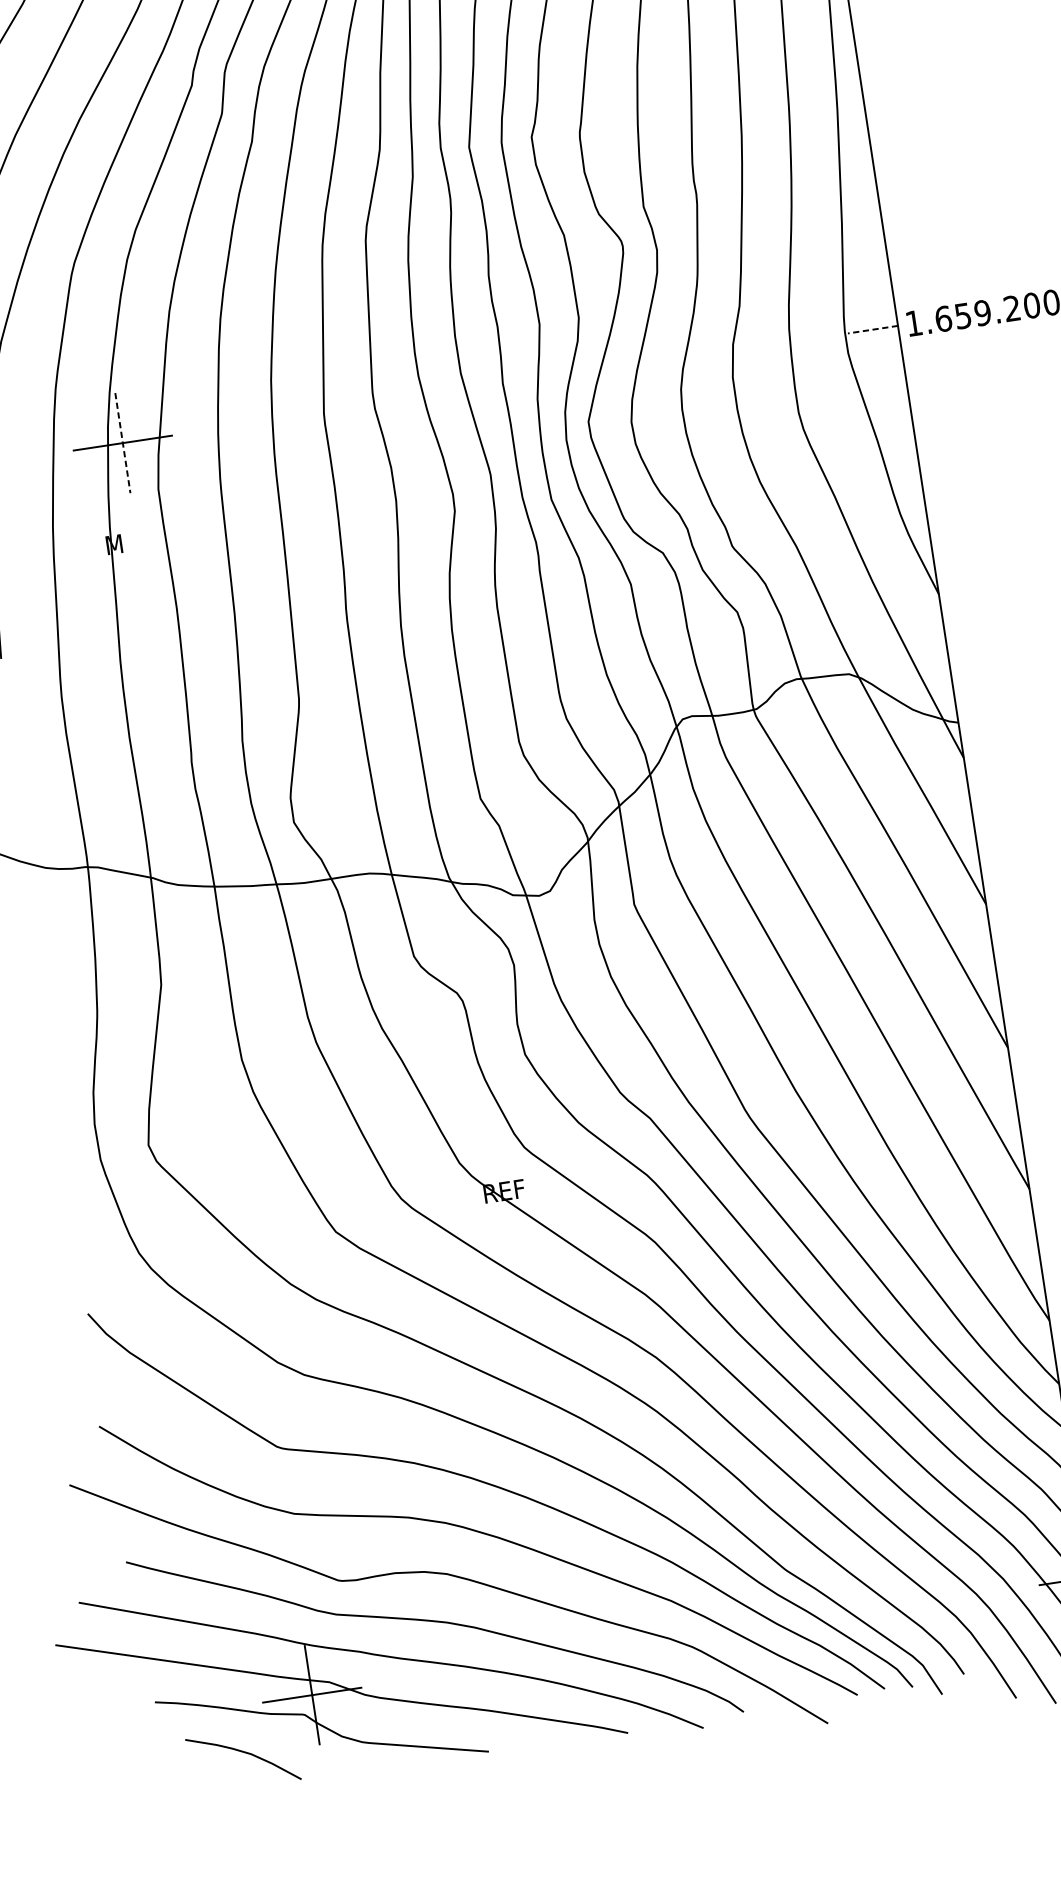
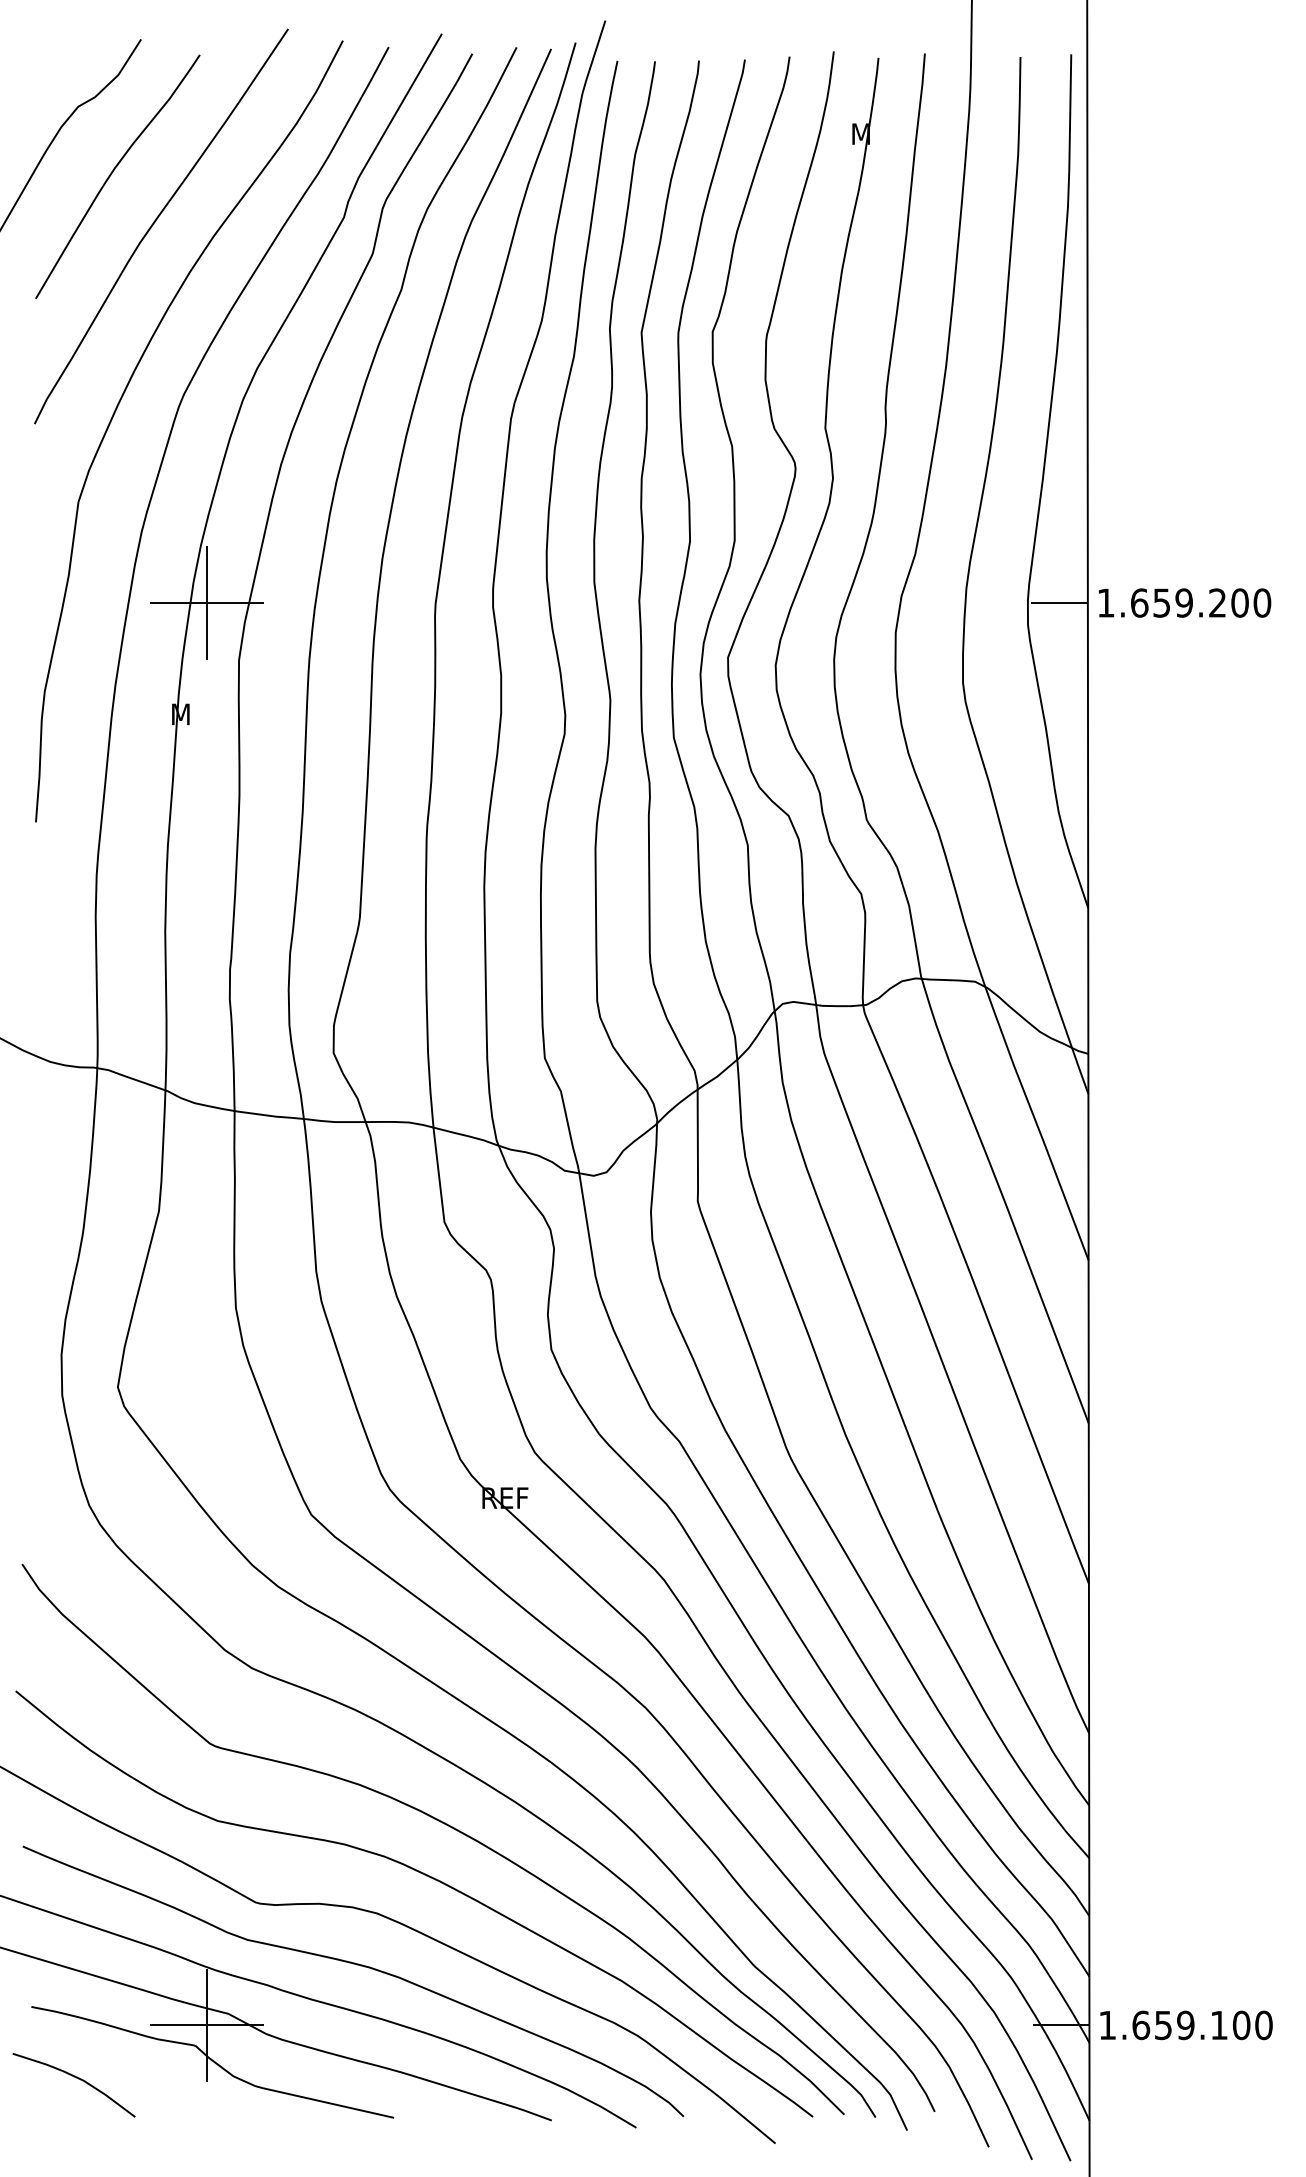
line: (872, 330) -> (1058, 603), dashed -> solid
line: (123, 443) -> (207, 603), dashed -> solid
curve: (244, 1753) -> (76, 2078), moved

